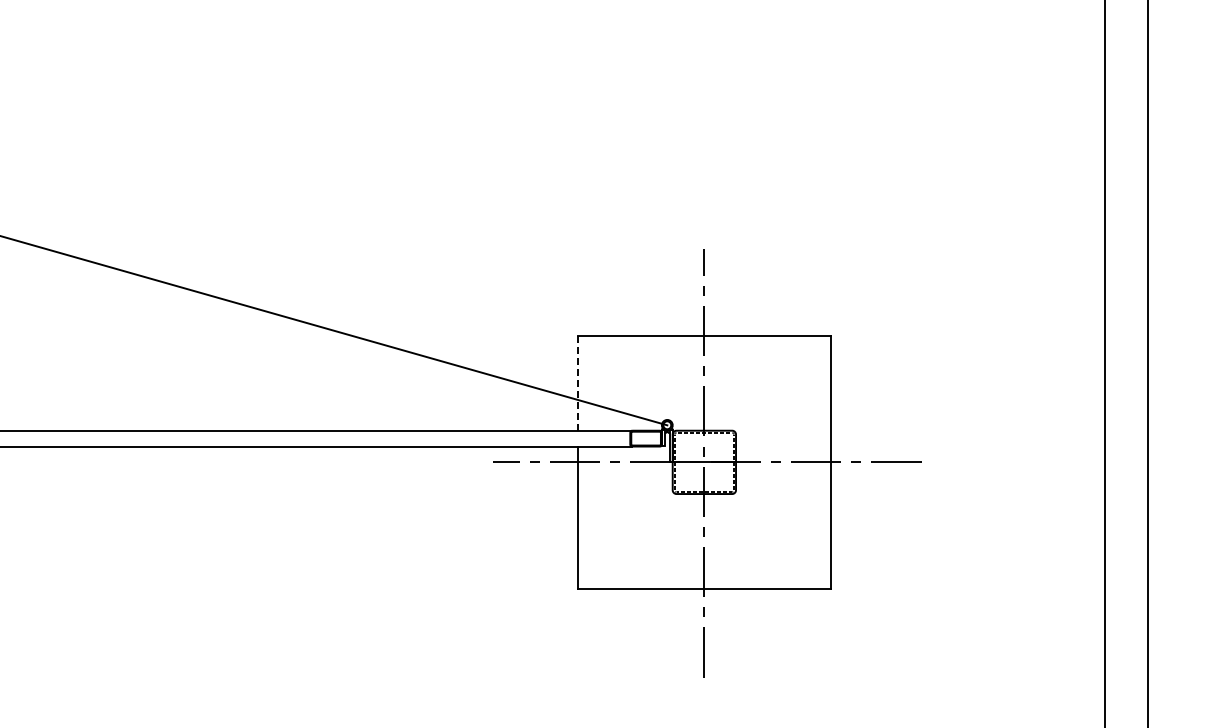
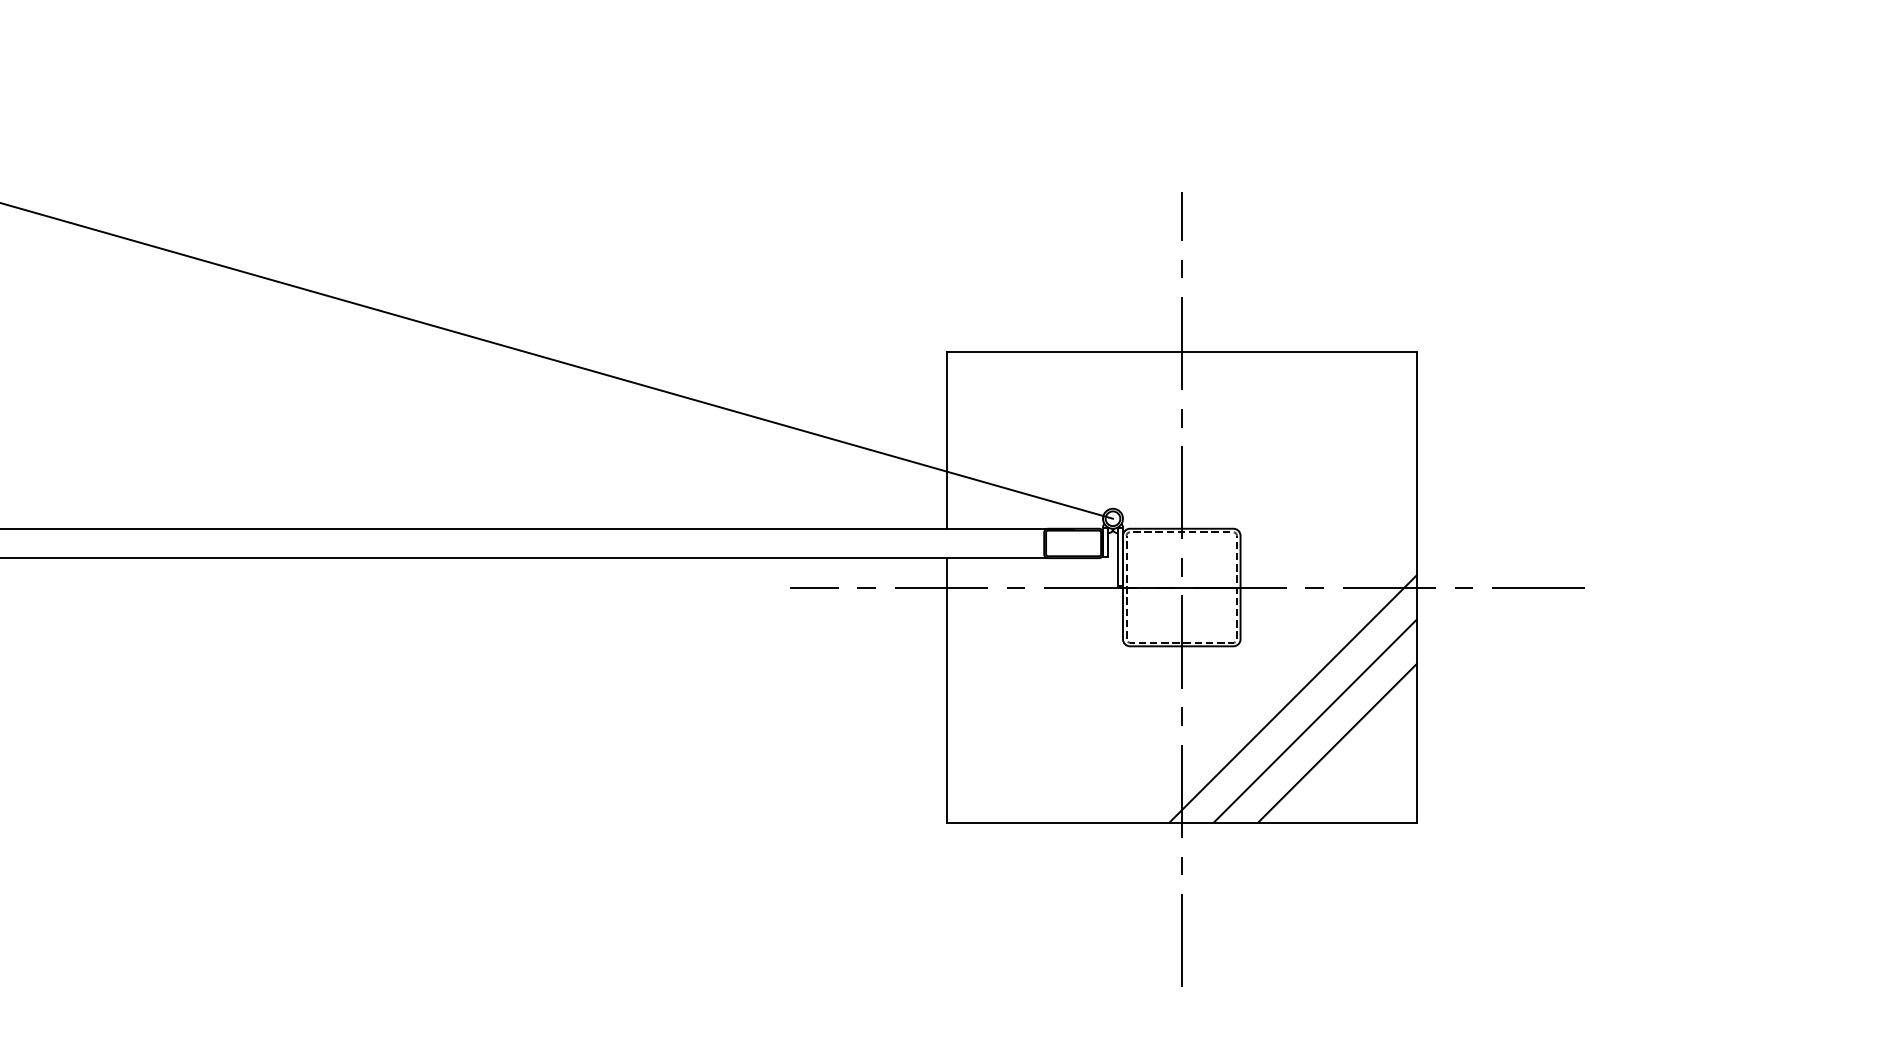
line: (577, 382) -> (946, 439), dashed -> solid
line: (764, 522) -> (1293, 699), added
line: (776, 534) -> (1315, 721), added
line: (788, 546) -> (1337, 743), added

